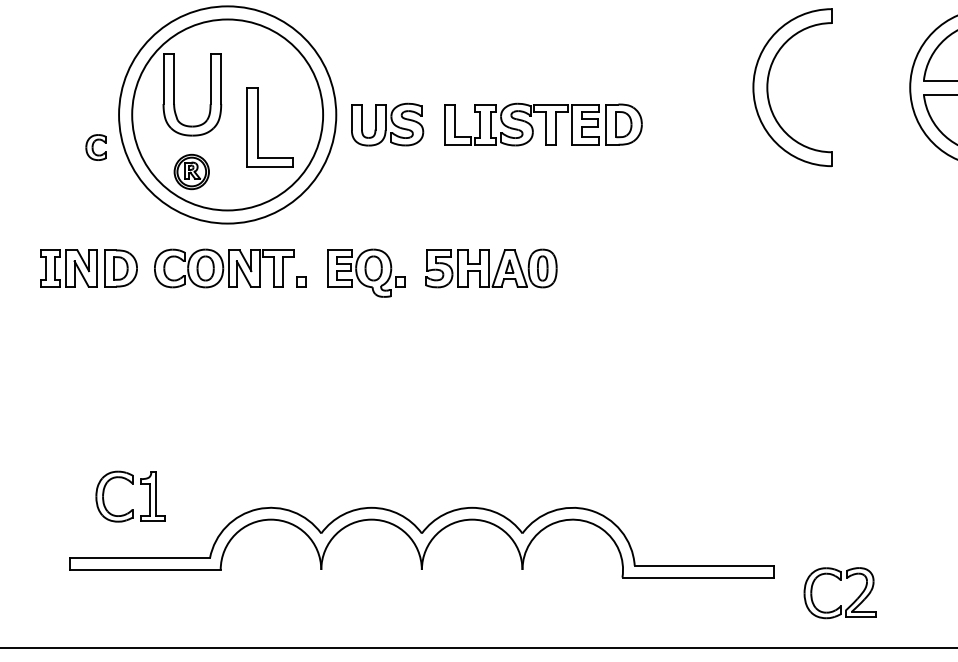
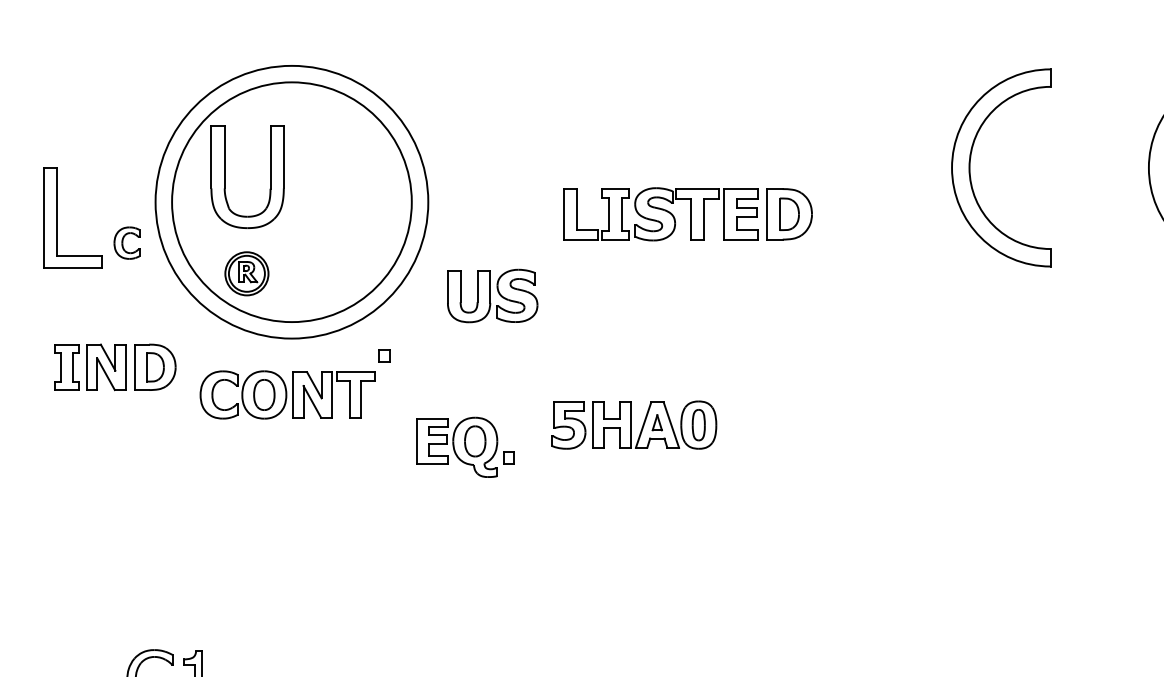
part: (387, 124) -> (492, 295), moved
part: (258, 127) -> (58, 217), moved
part: (88, 268) -> (114, 367), moved
part: (491, 268) -> (634, 425), moved
part: (366, 272) -> (466, 446), moved
part: (301, 281) -> (384, 356), moved

